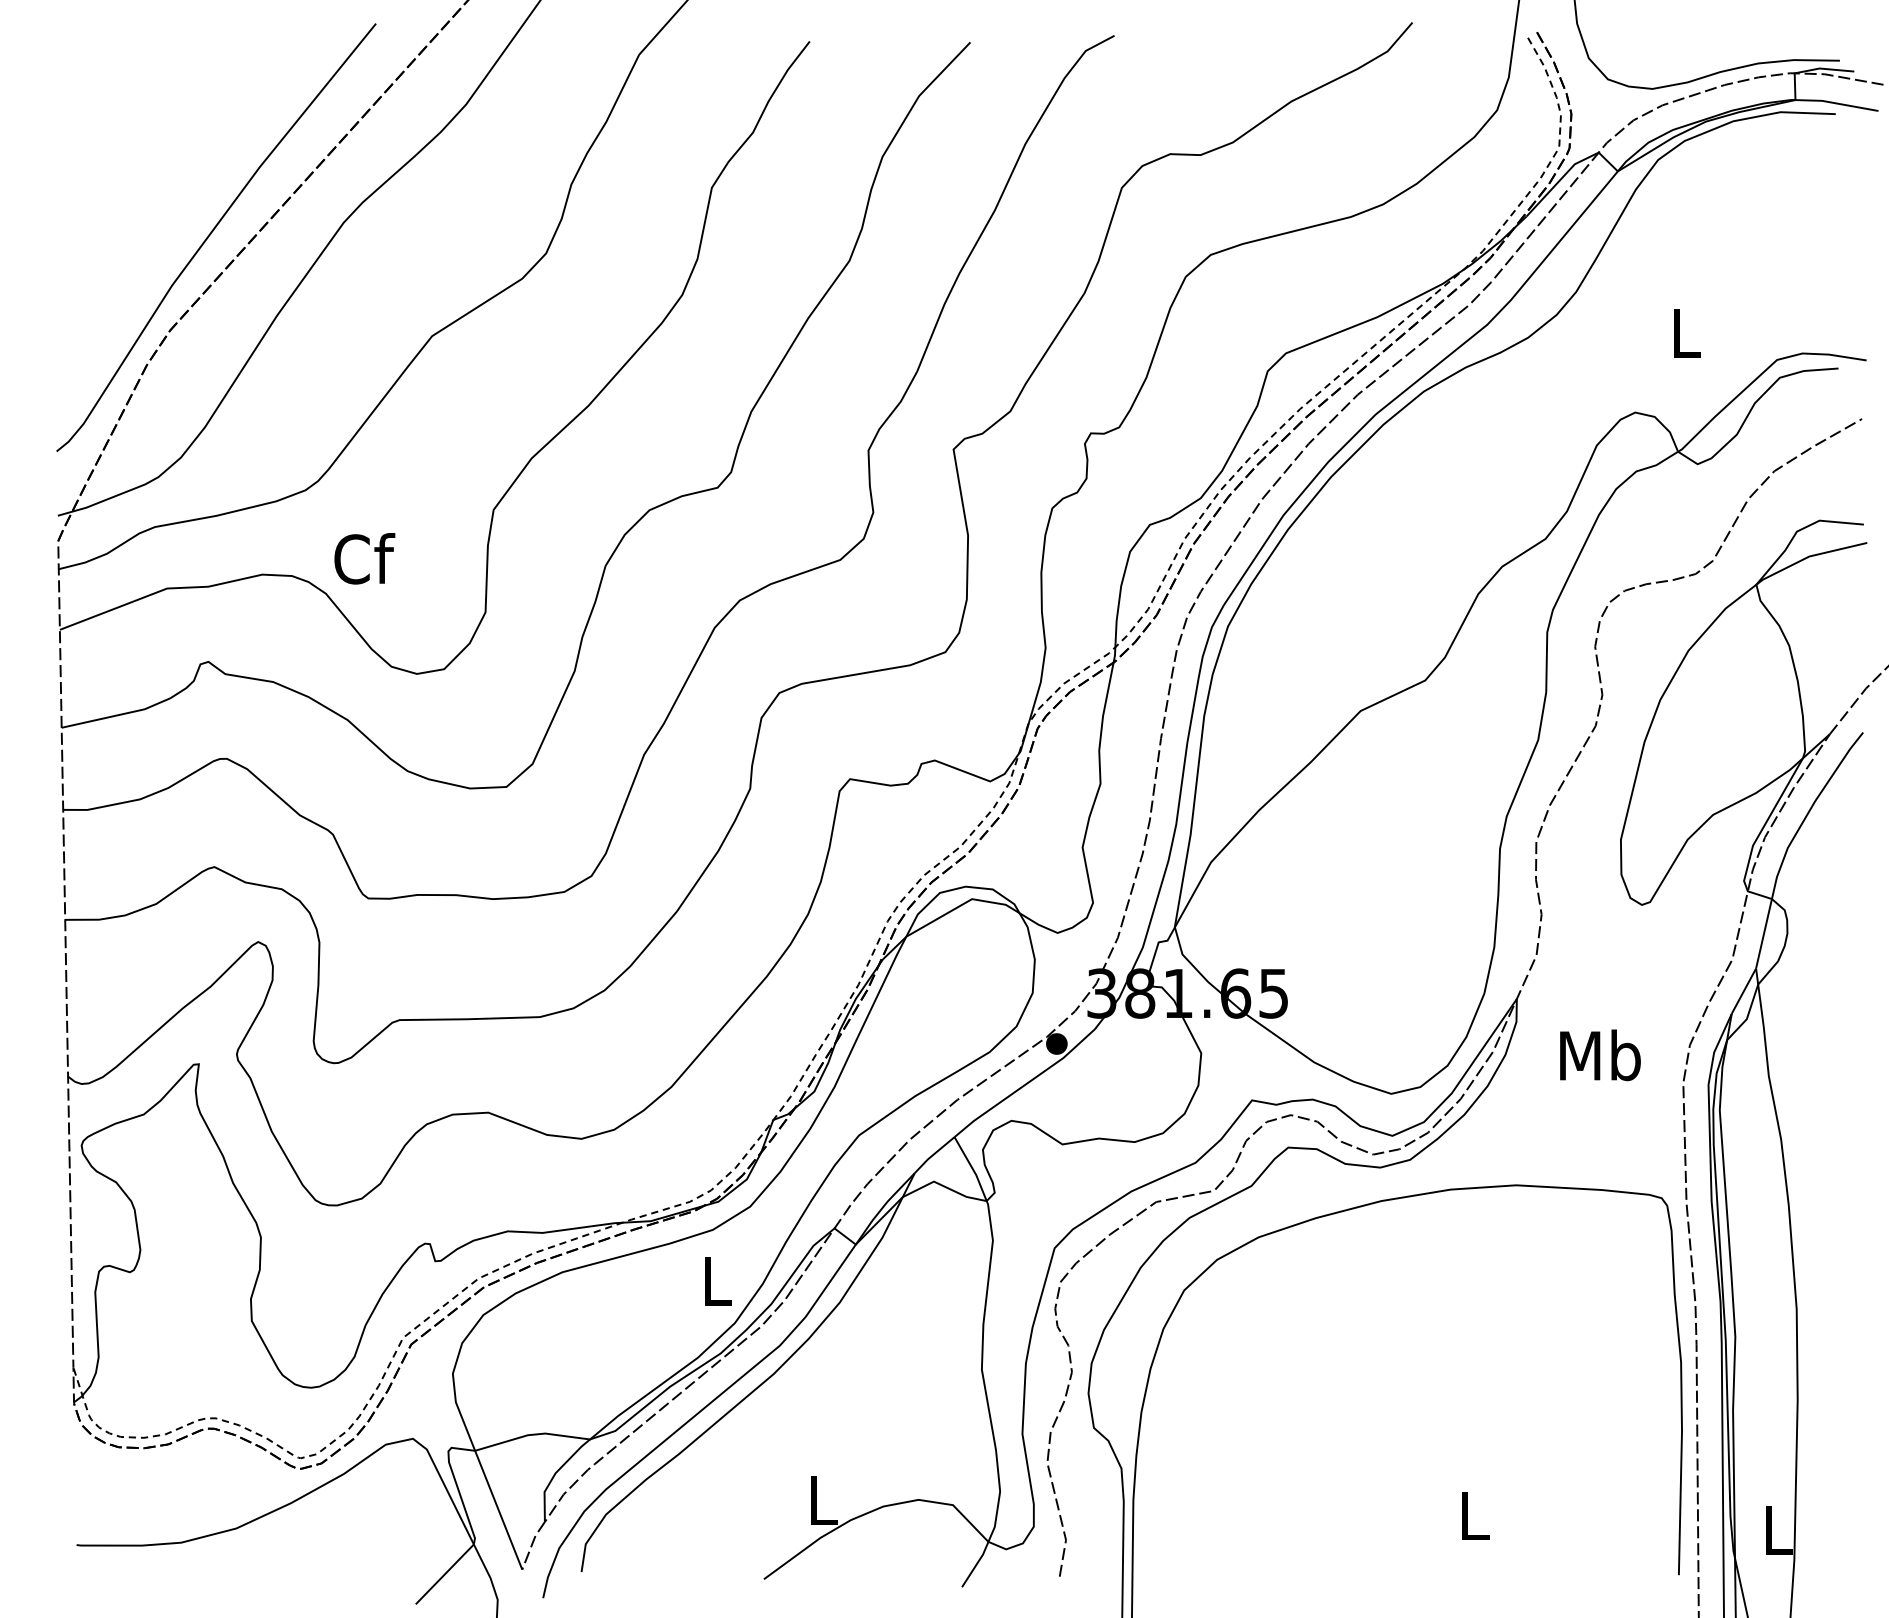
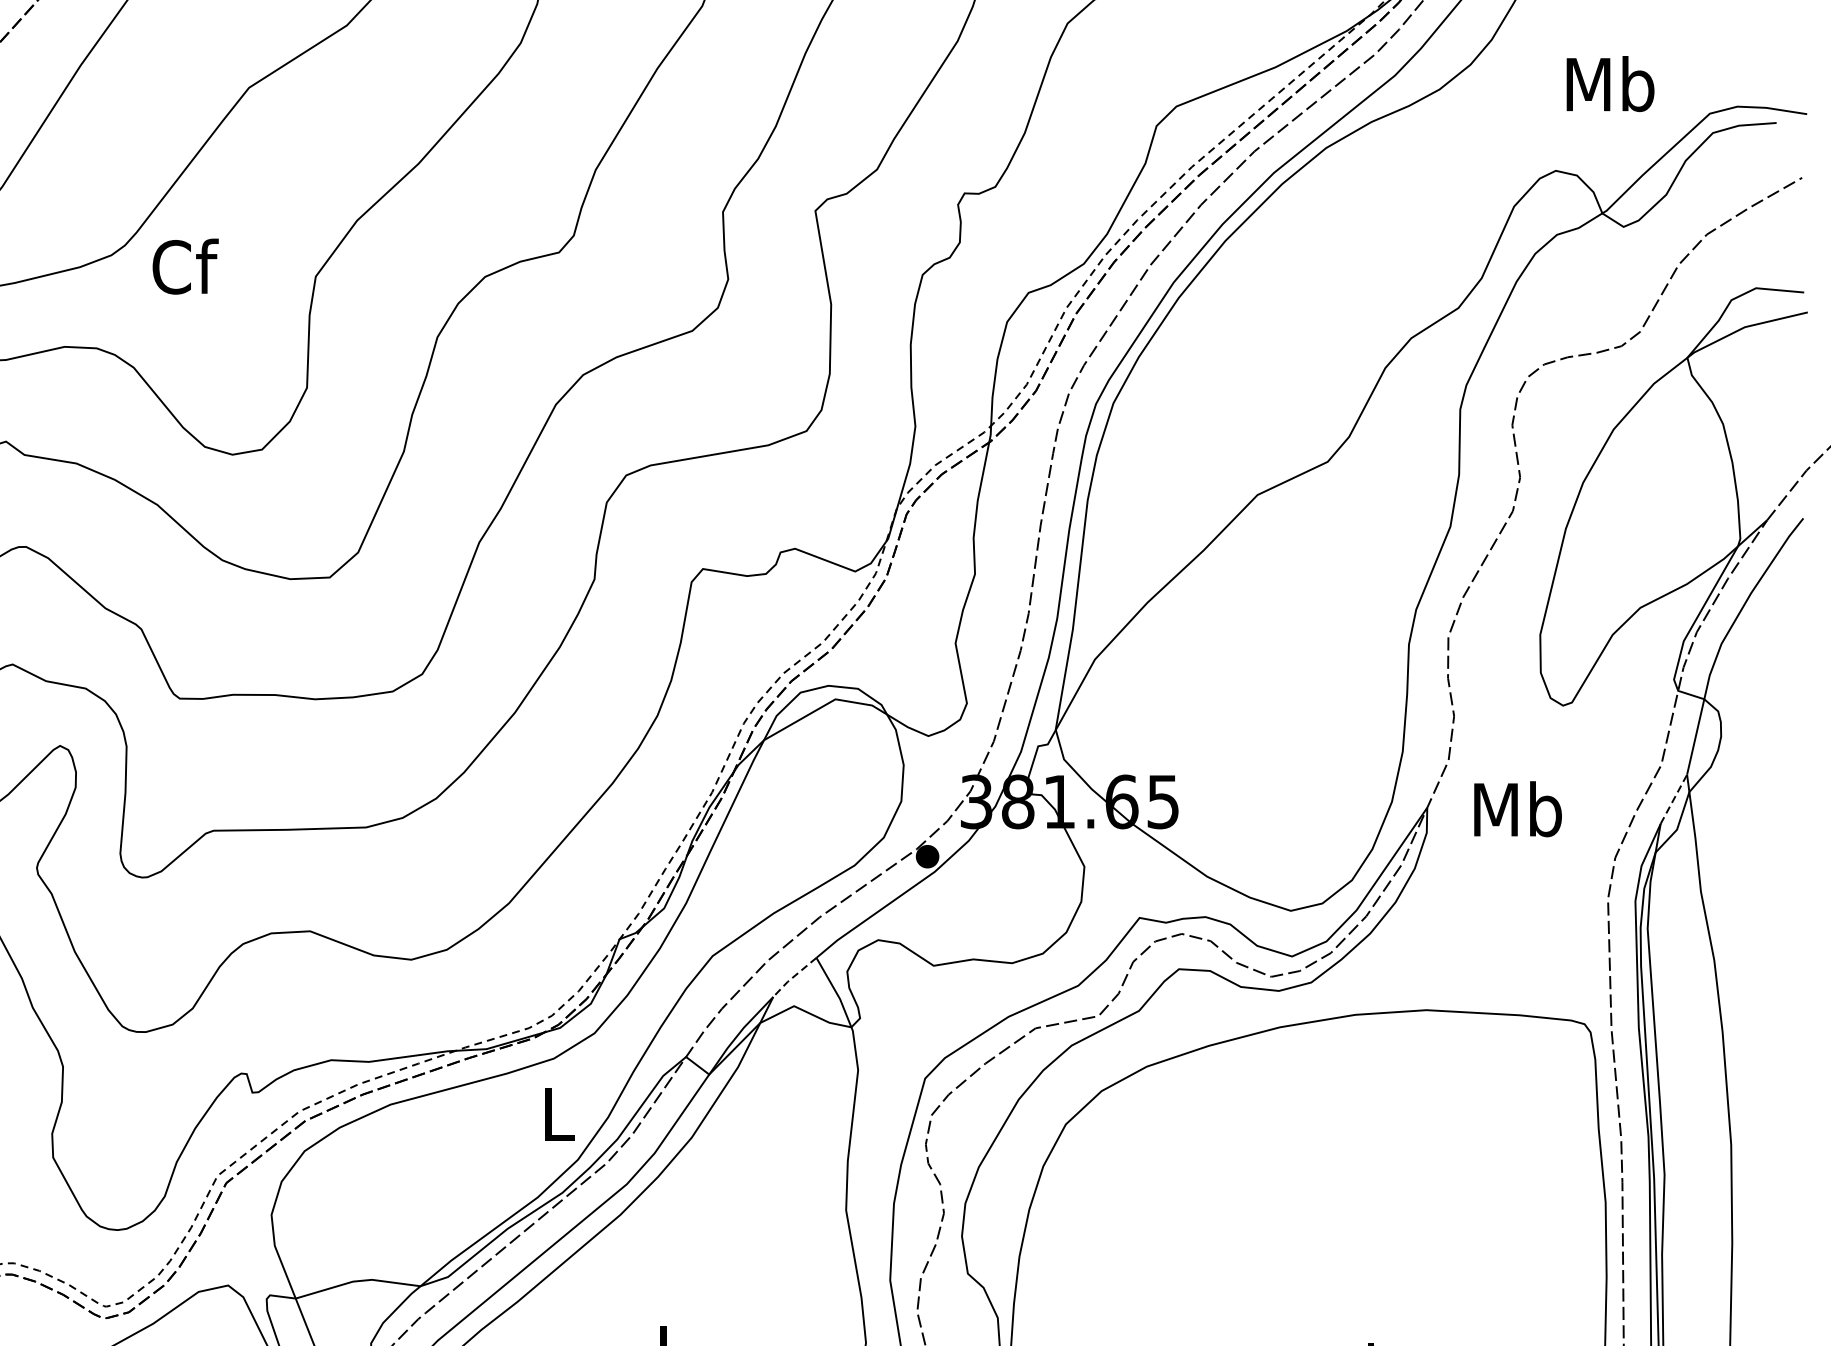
text: (1685, 332) -> (1610, 83), L -> Mb
text: (364, 558) -> (185, 266), moved
line: (1743, 991) -> (1673, 799), solid -> dashed
text: (1600, 1055) -> (1518, 809), moved
line: (933, 1154) -> (793, 976), solid -> dashed

